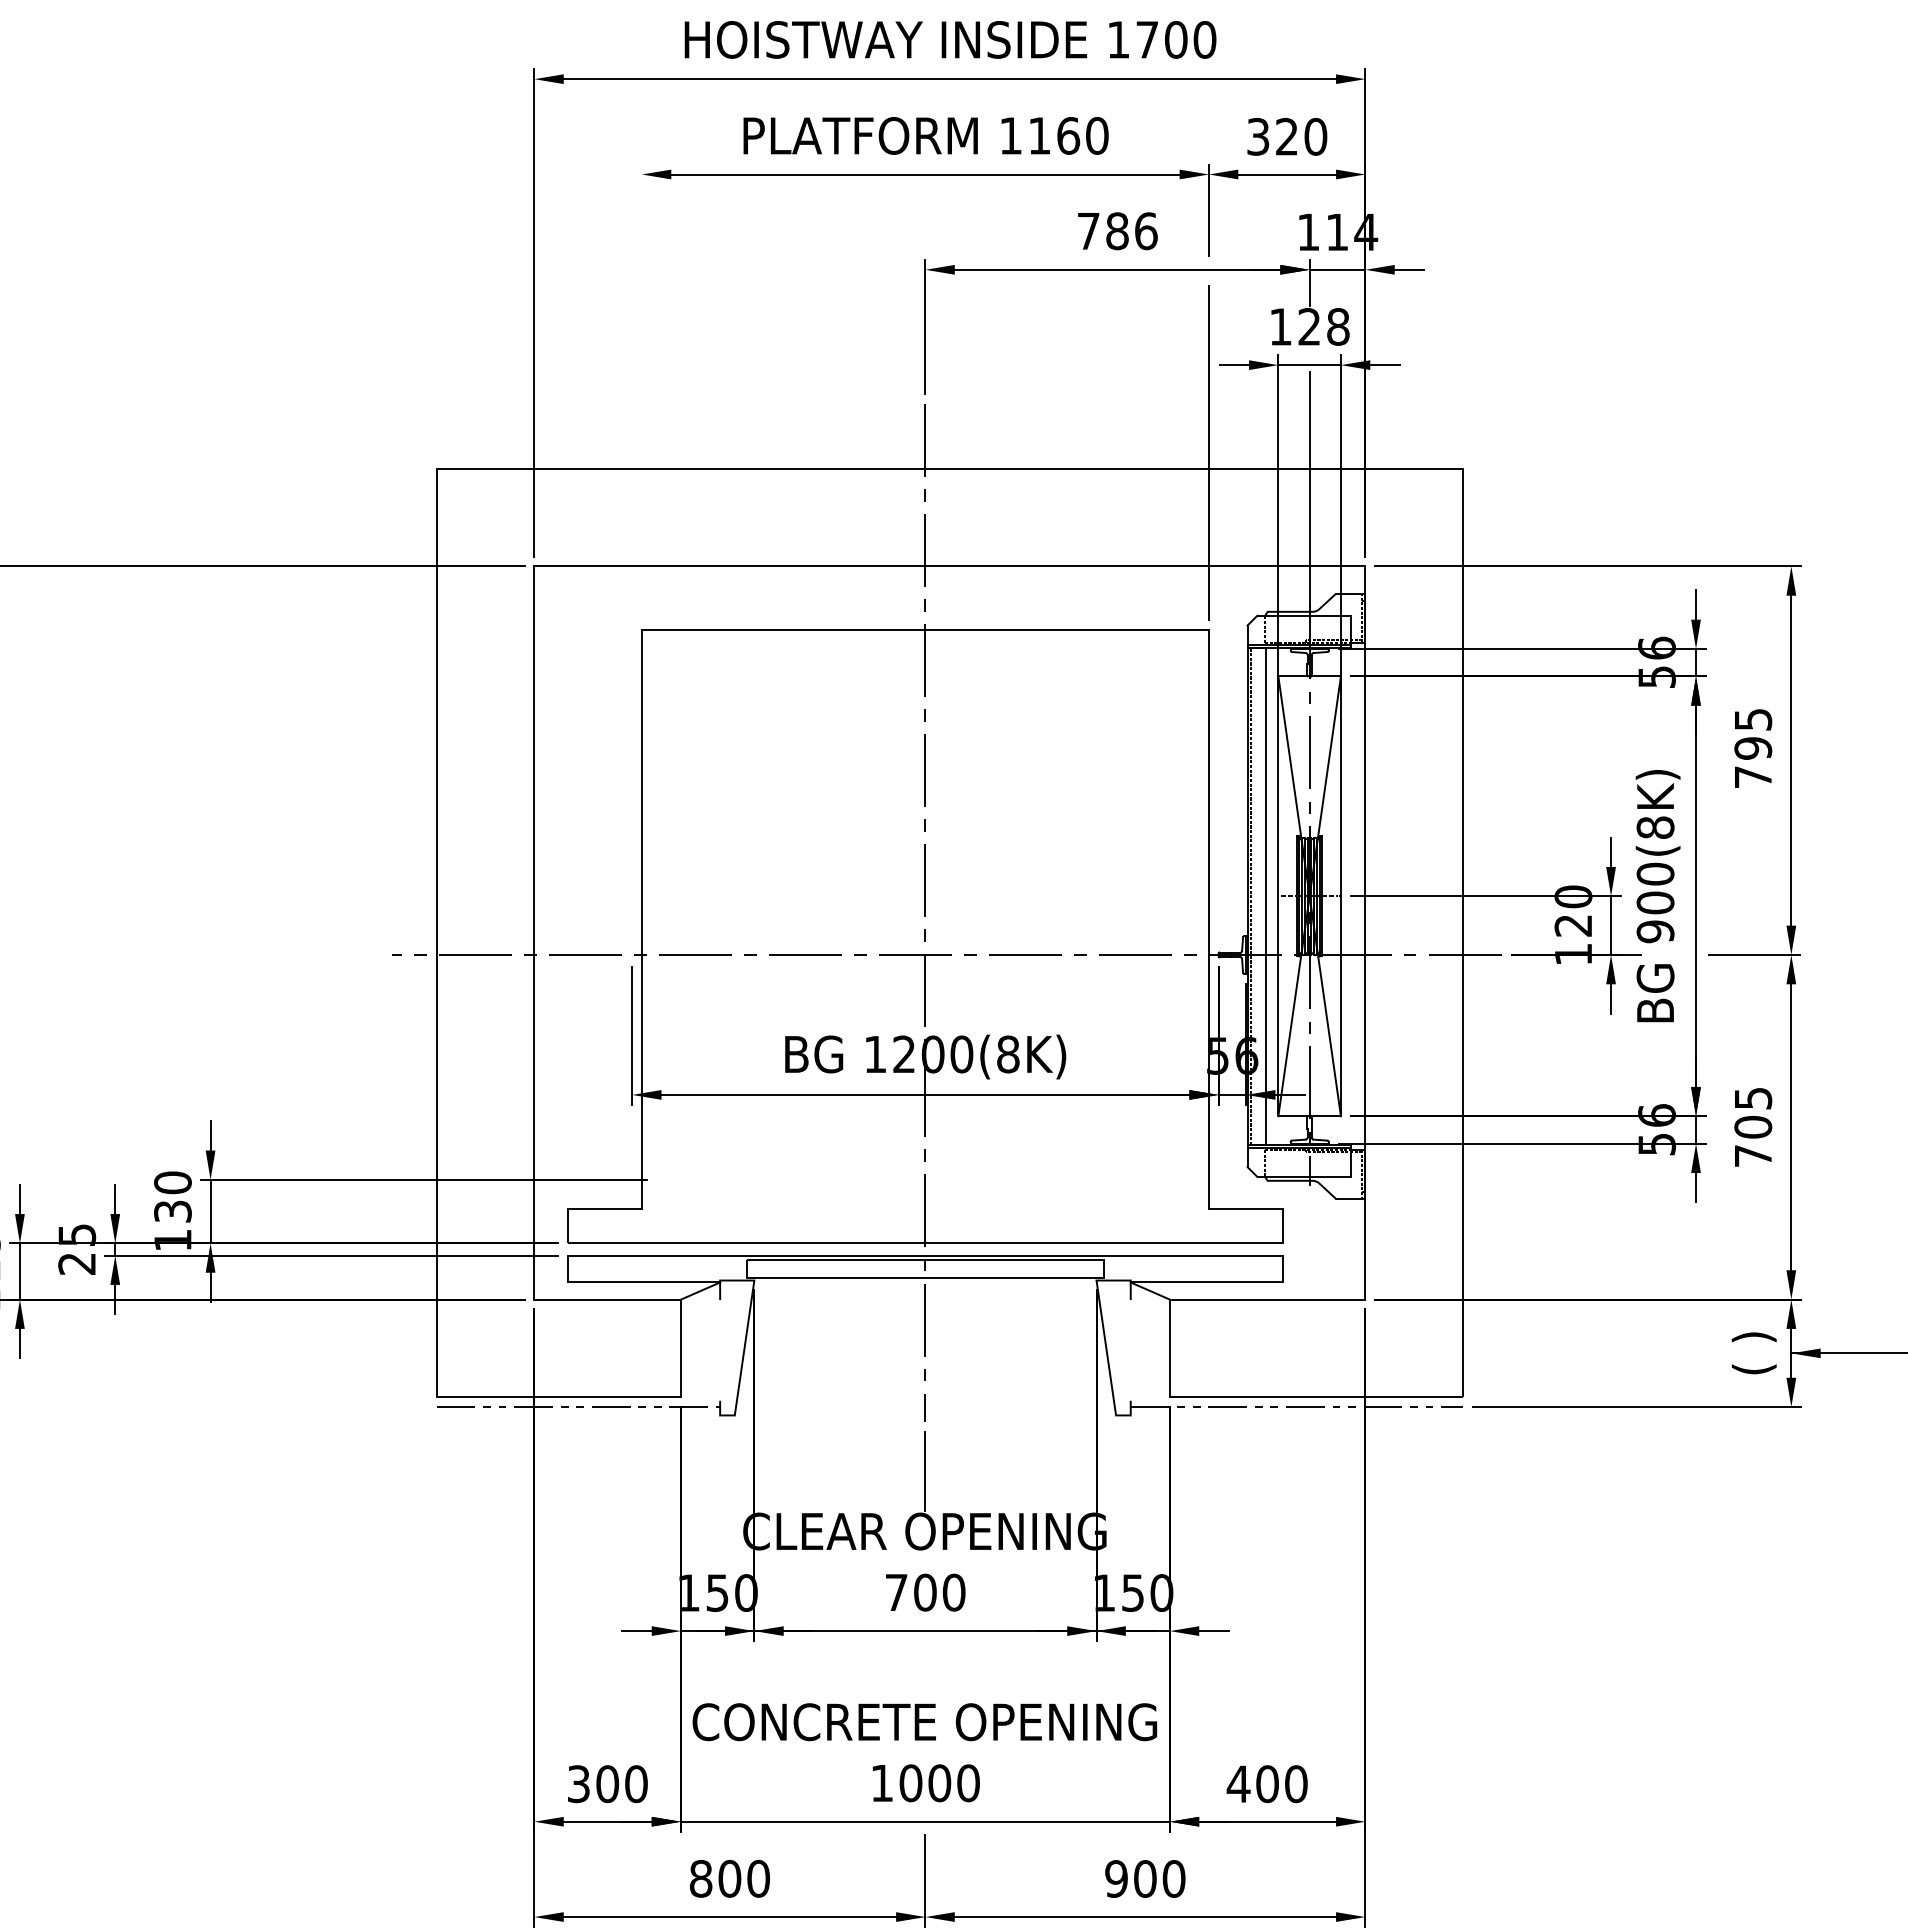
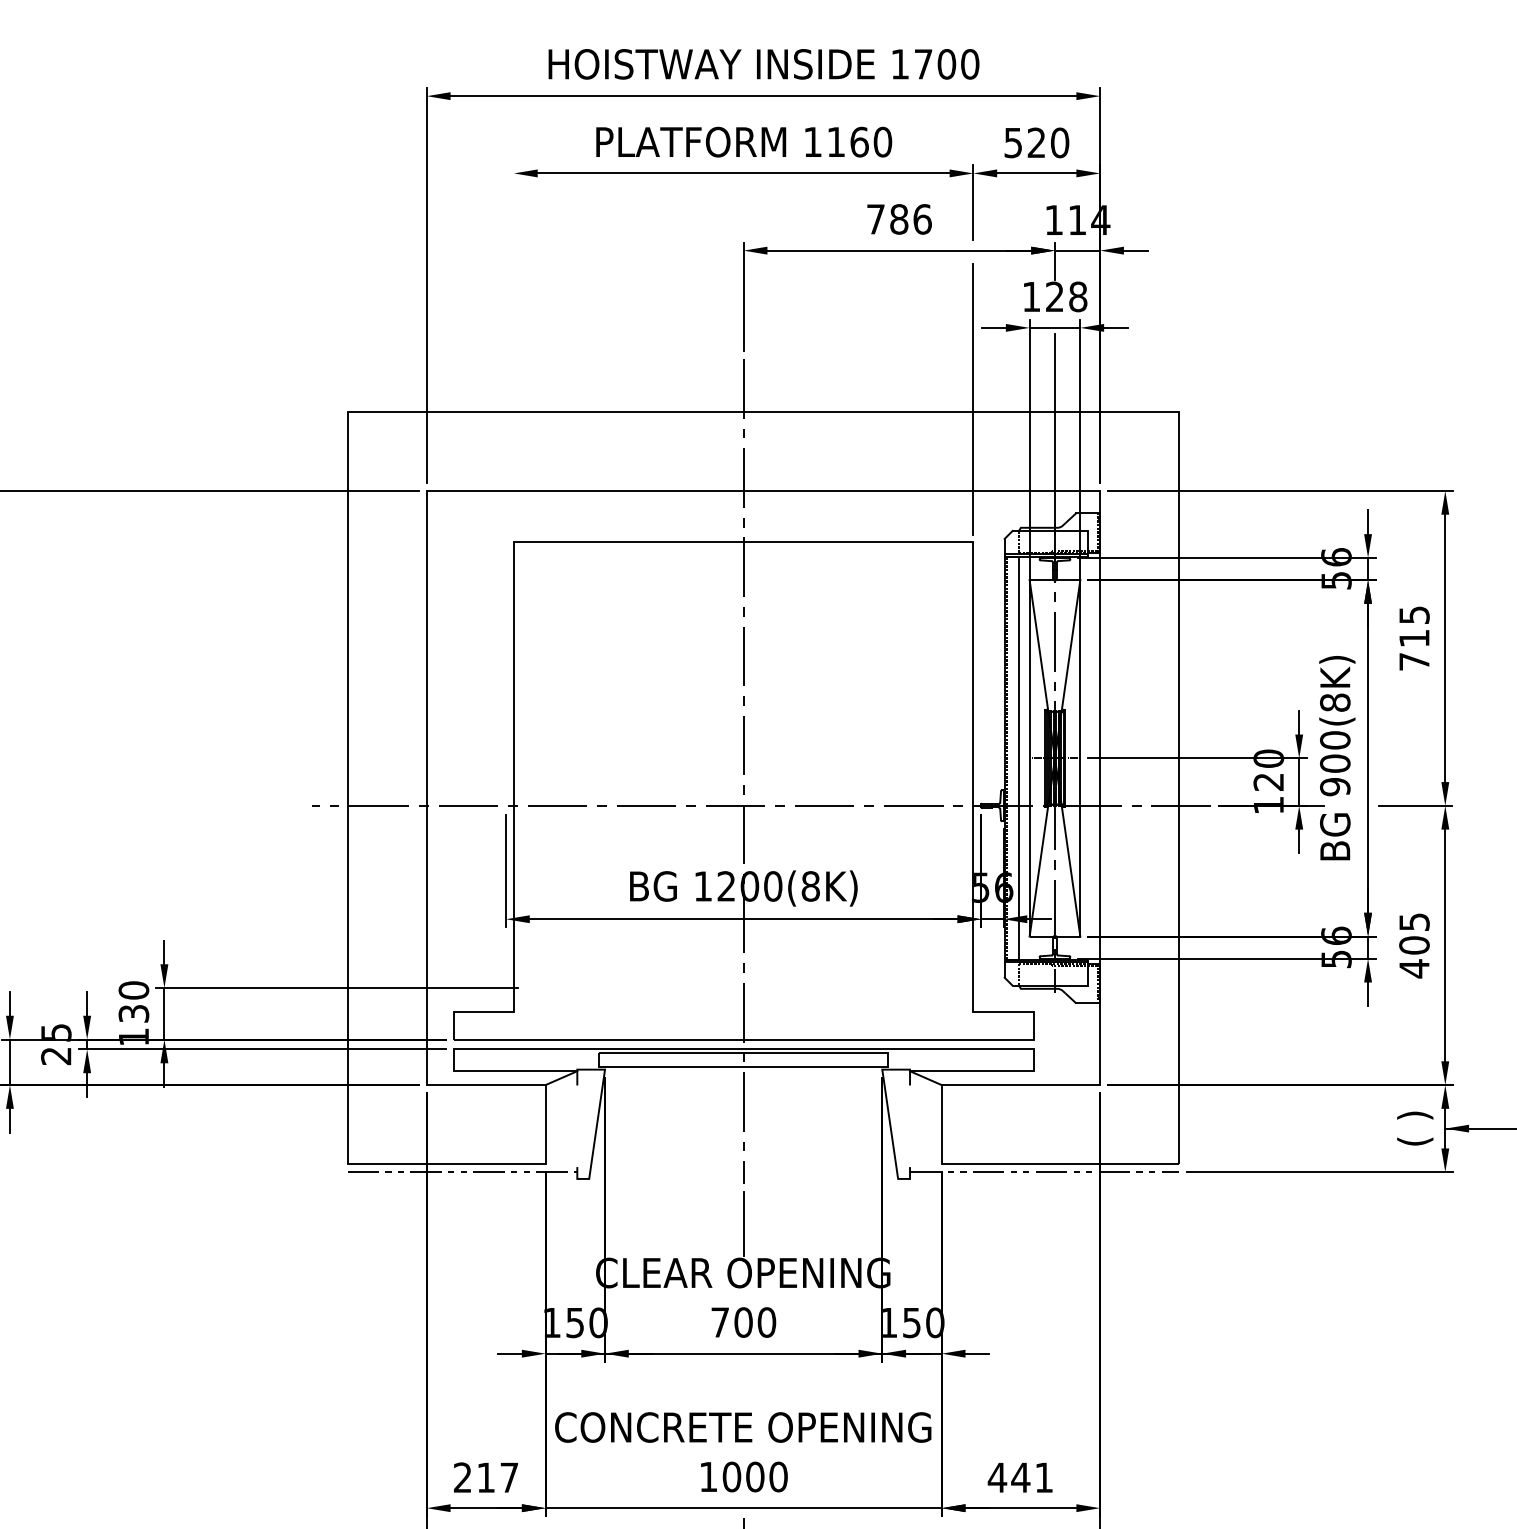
text: (1258, 136) -> (1013, 142), 320 -> 520
text: (1753, 748) -> (1414, 638), 795 -> 715
text: (1753, 1156) -> (1414, 969), 705 -> 405
text: (607, 1784) -> (486, 1478), 300 -> 217
text: (1281, 1784) -> (1032, 1478), 400 -> 441

